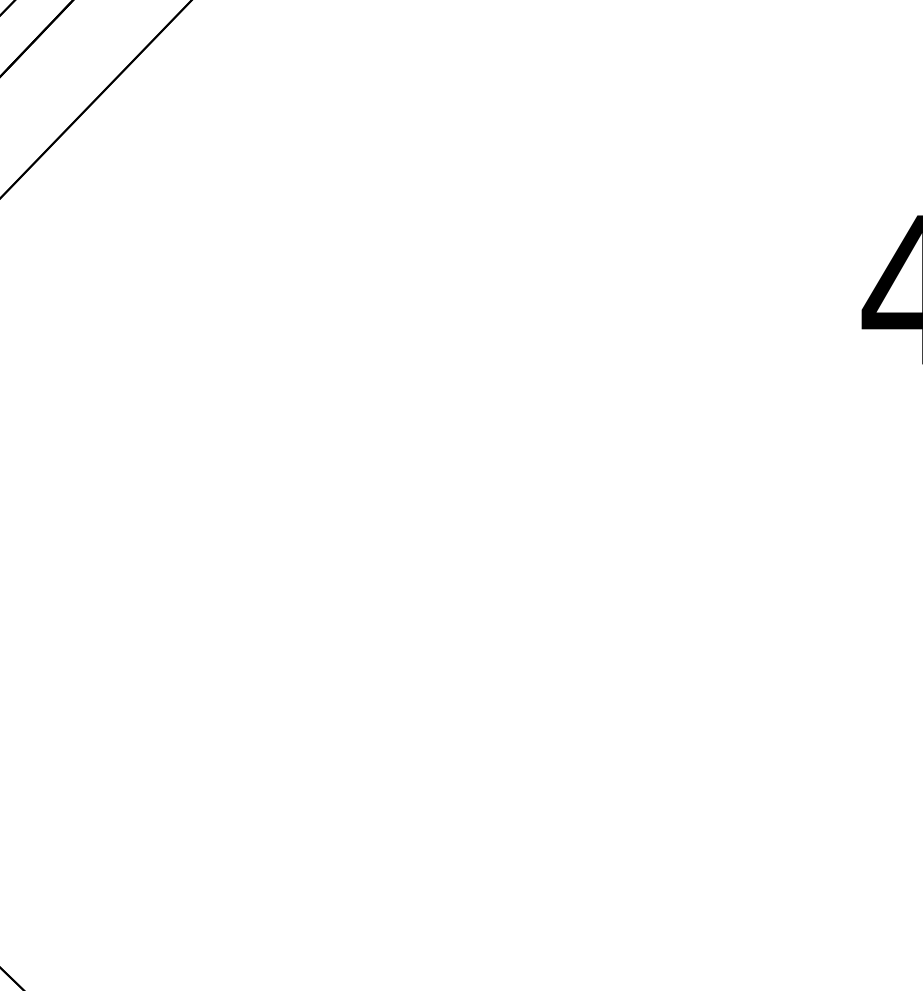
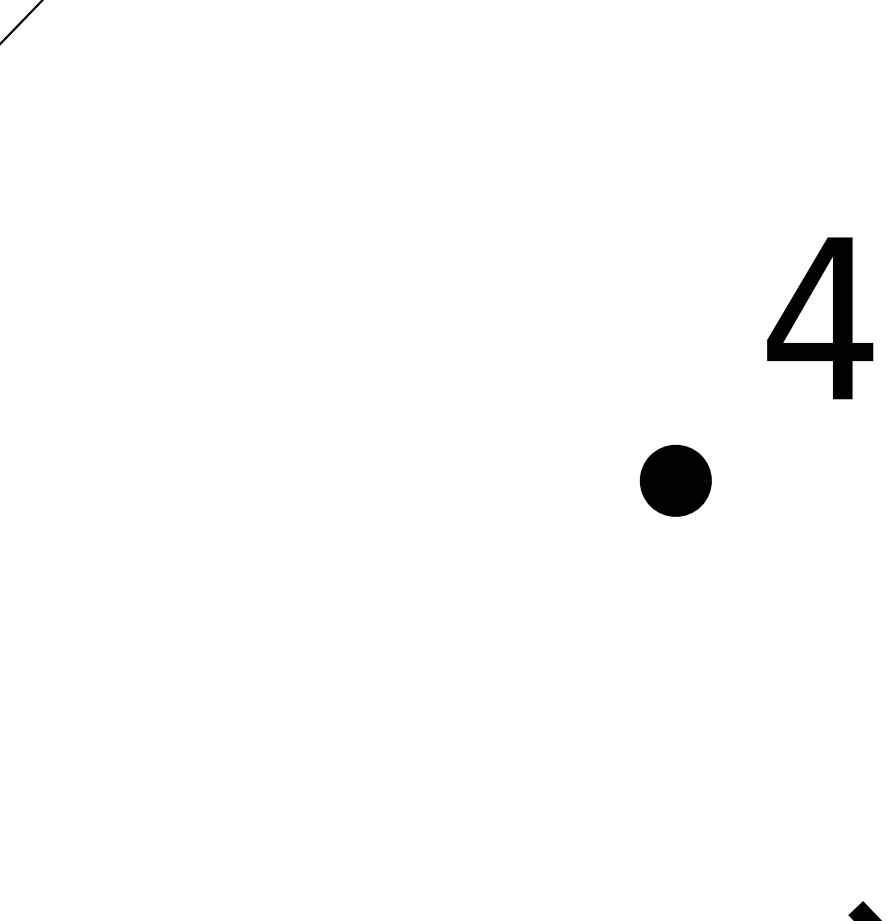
part: (777, 439) -> (675, 480), added

